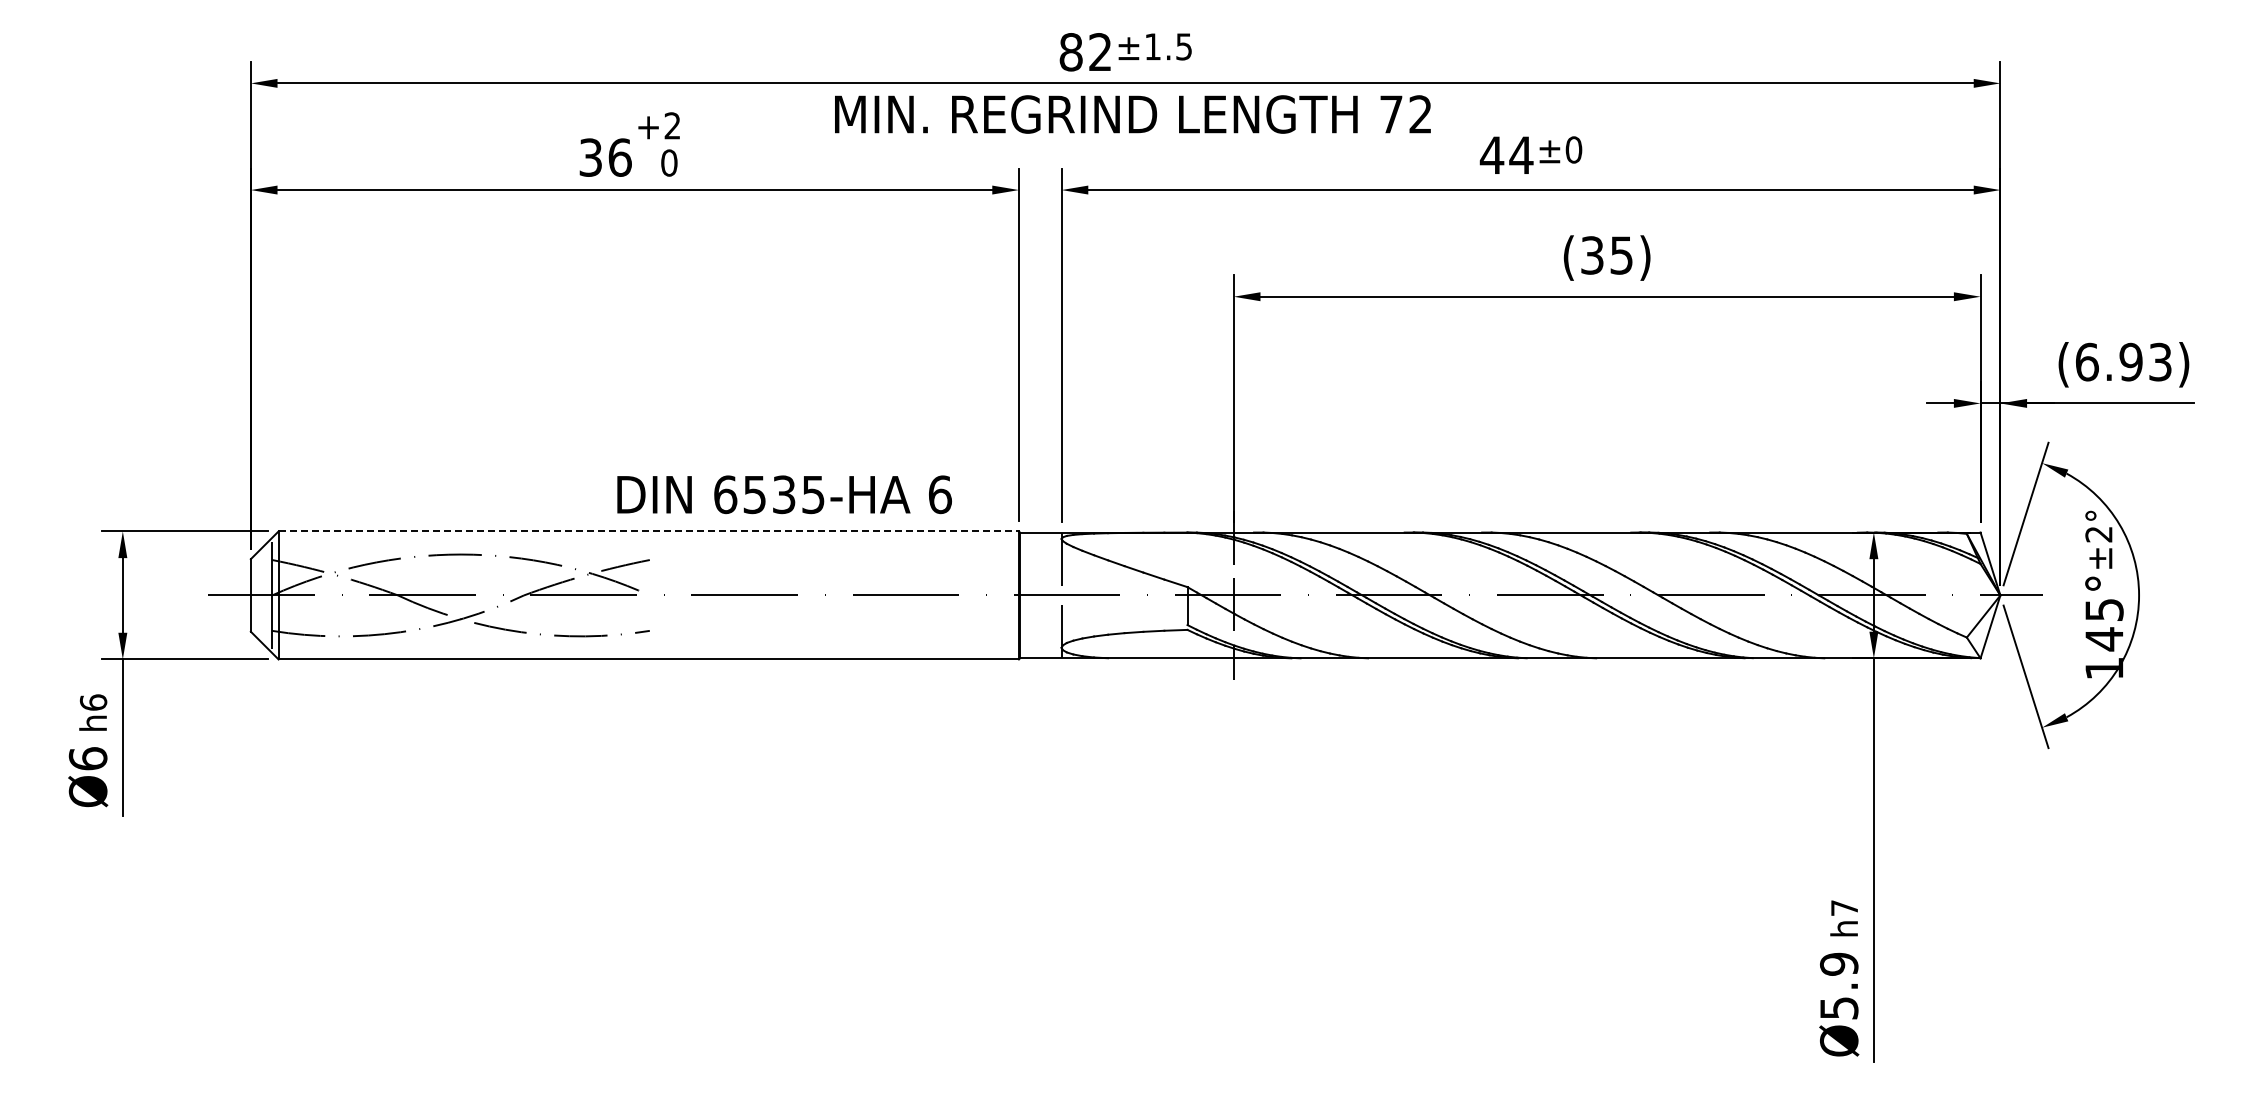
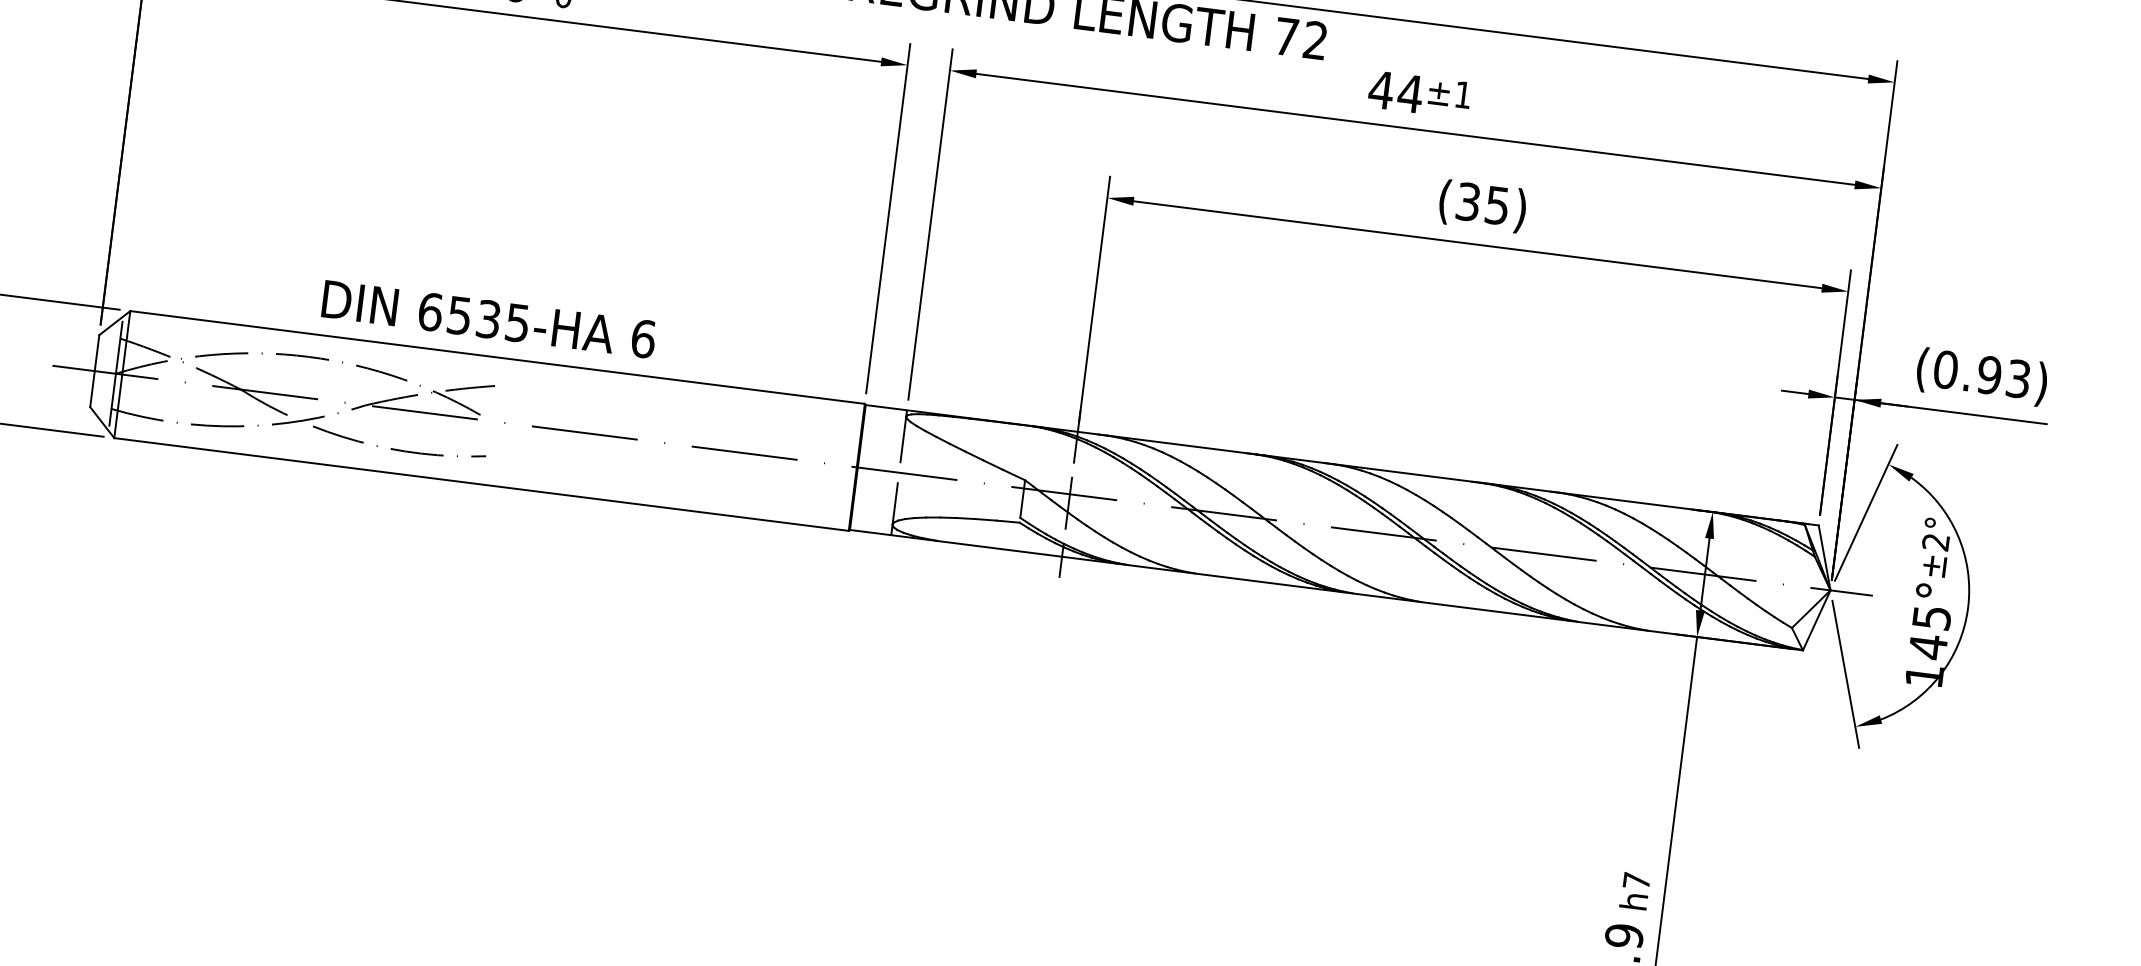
text: (1573, 149) -> (1462, 94), ±0 -> ±1
text: (2086, 361) -> (1945, 369), (6.93) -> (0.93)
text: (784, 494) -> (489, 319), moved
line: (649, 531) -> (498, 357), dashed -> solid

